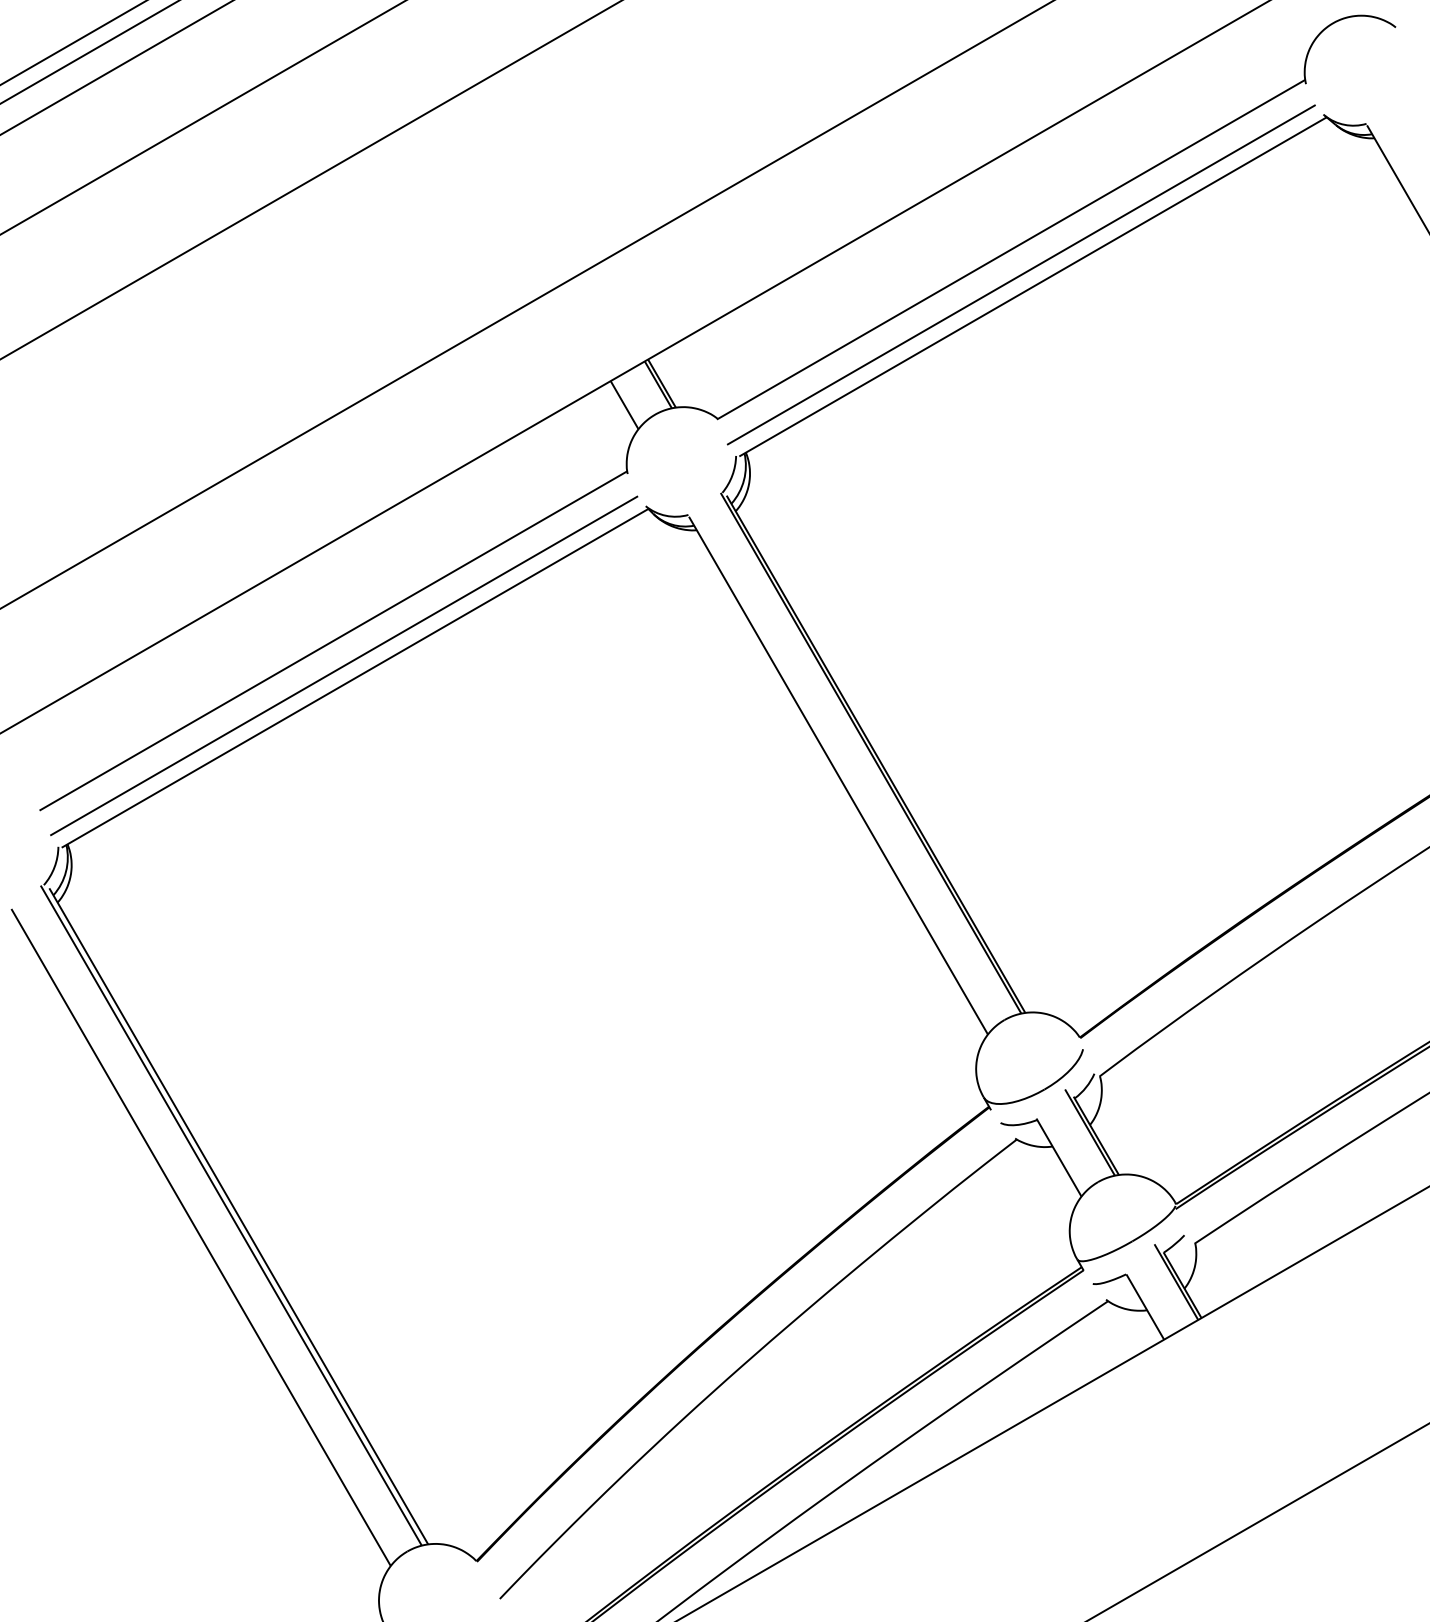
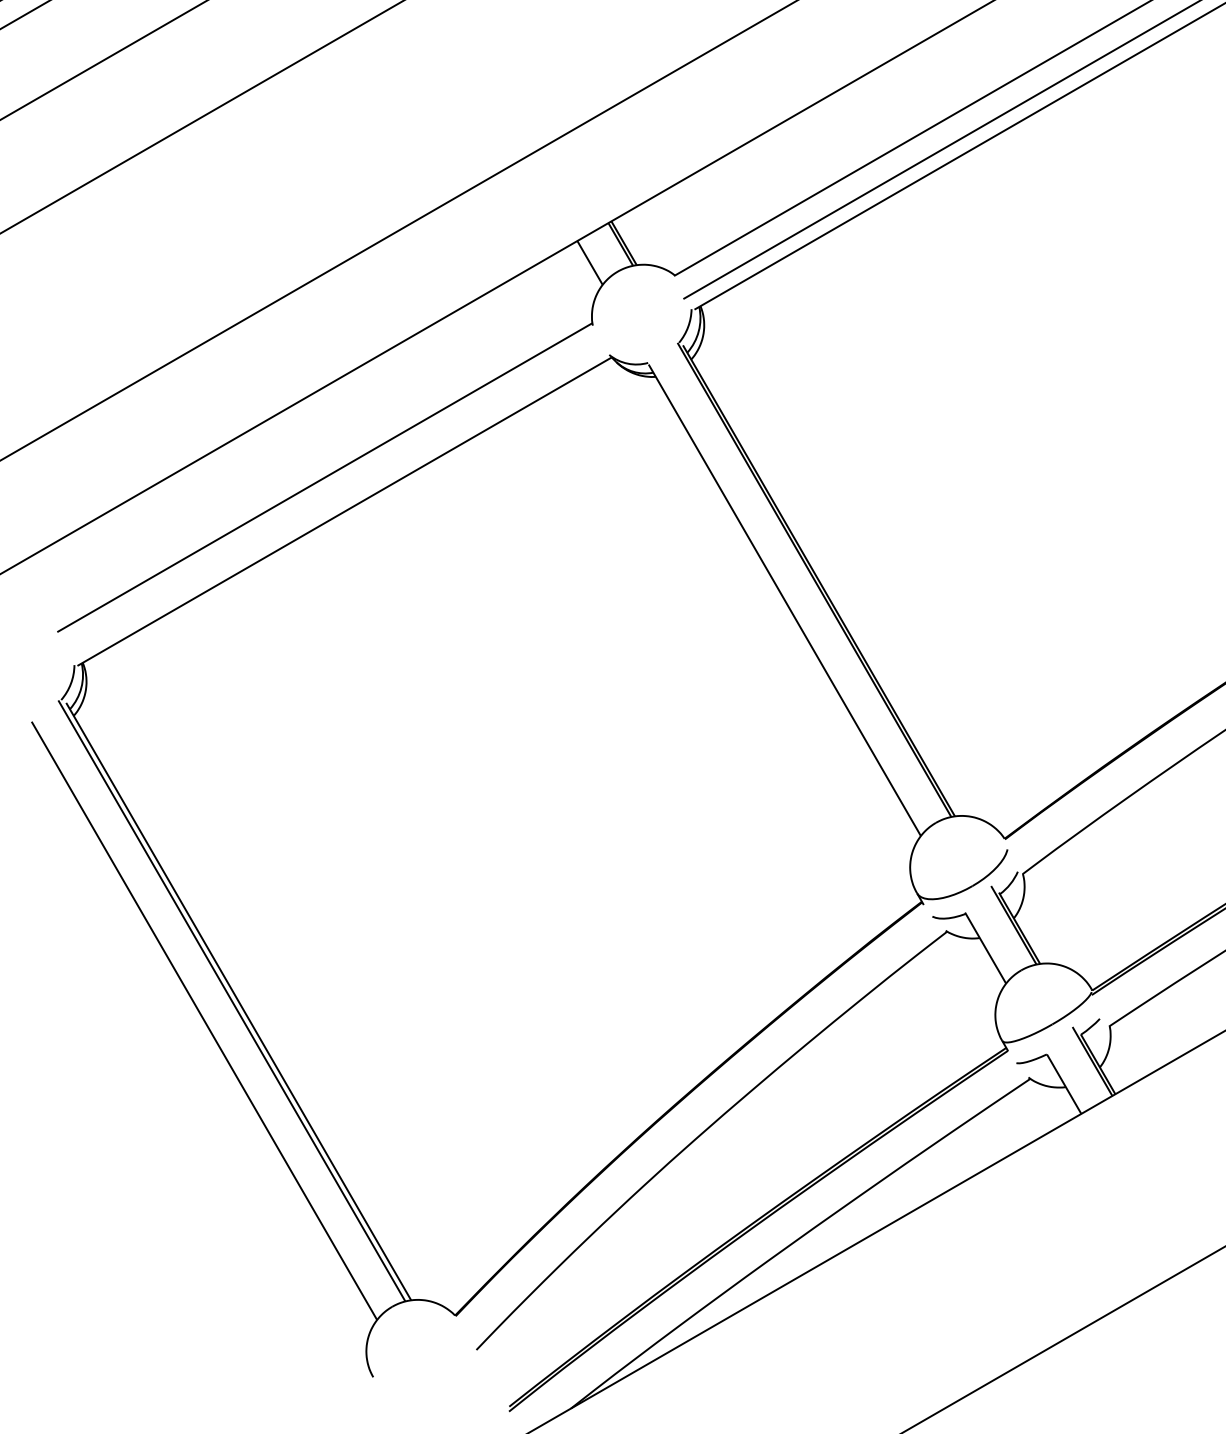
line: (344, 665) -> (334, 499), removed

